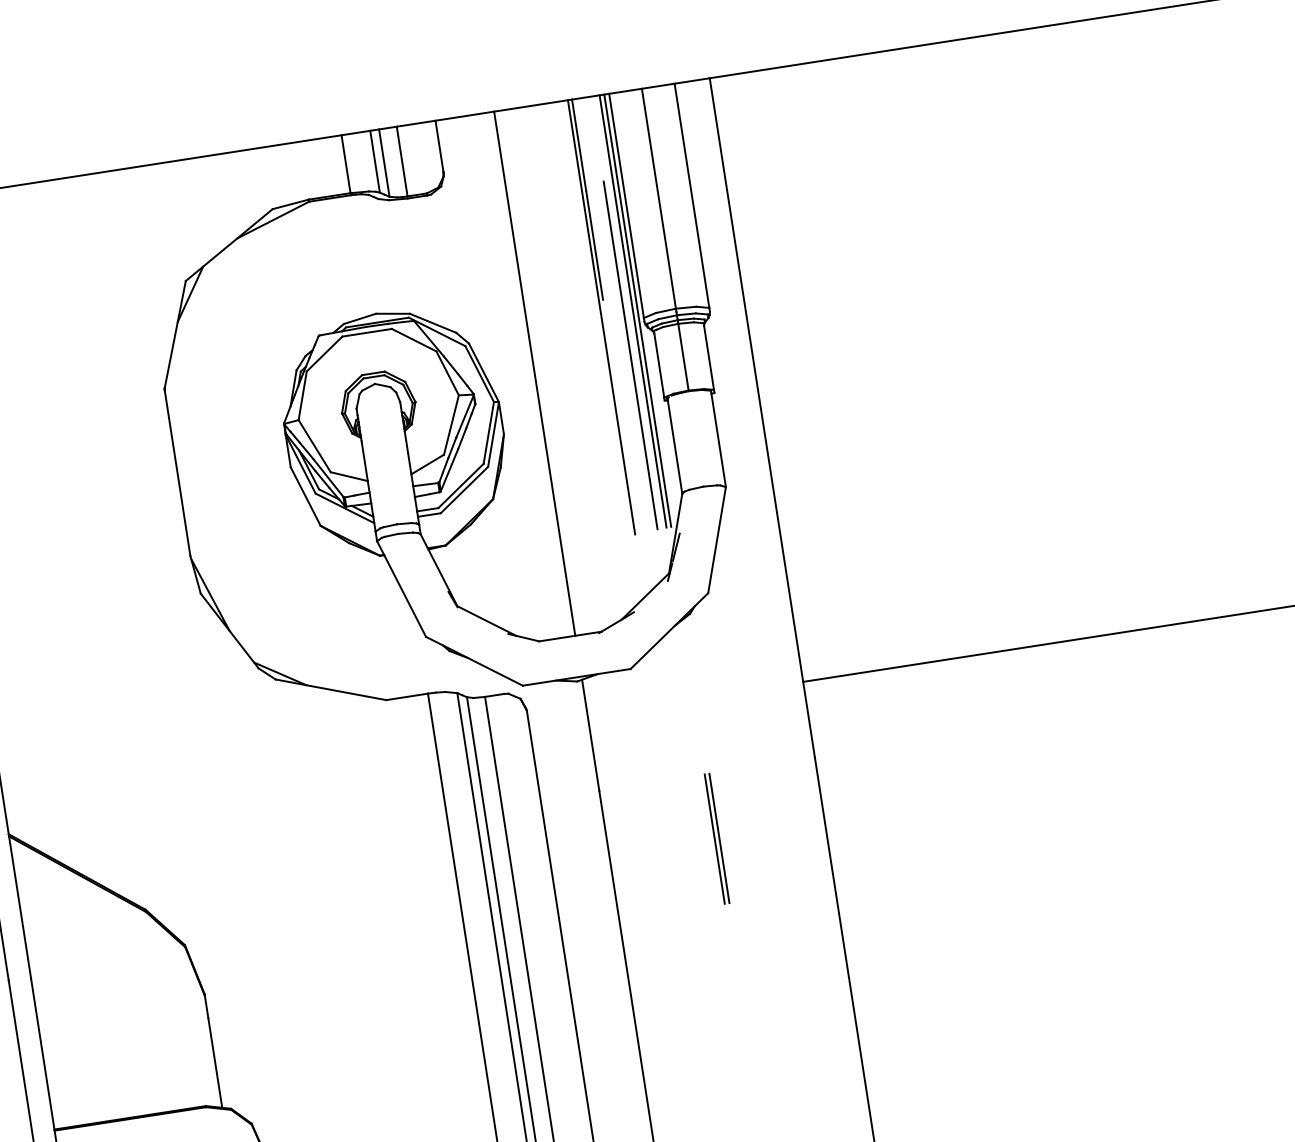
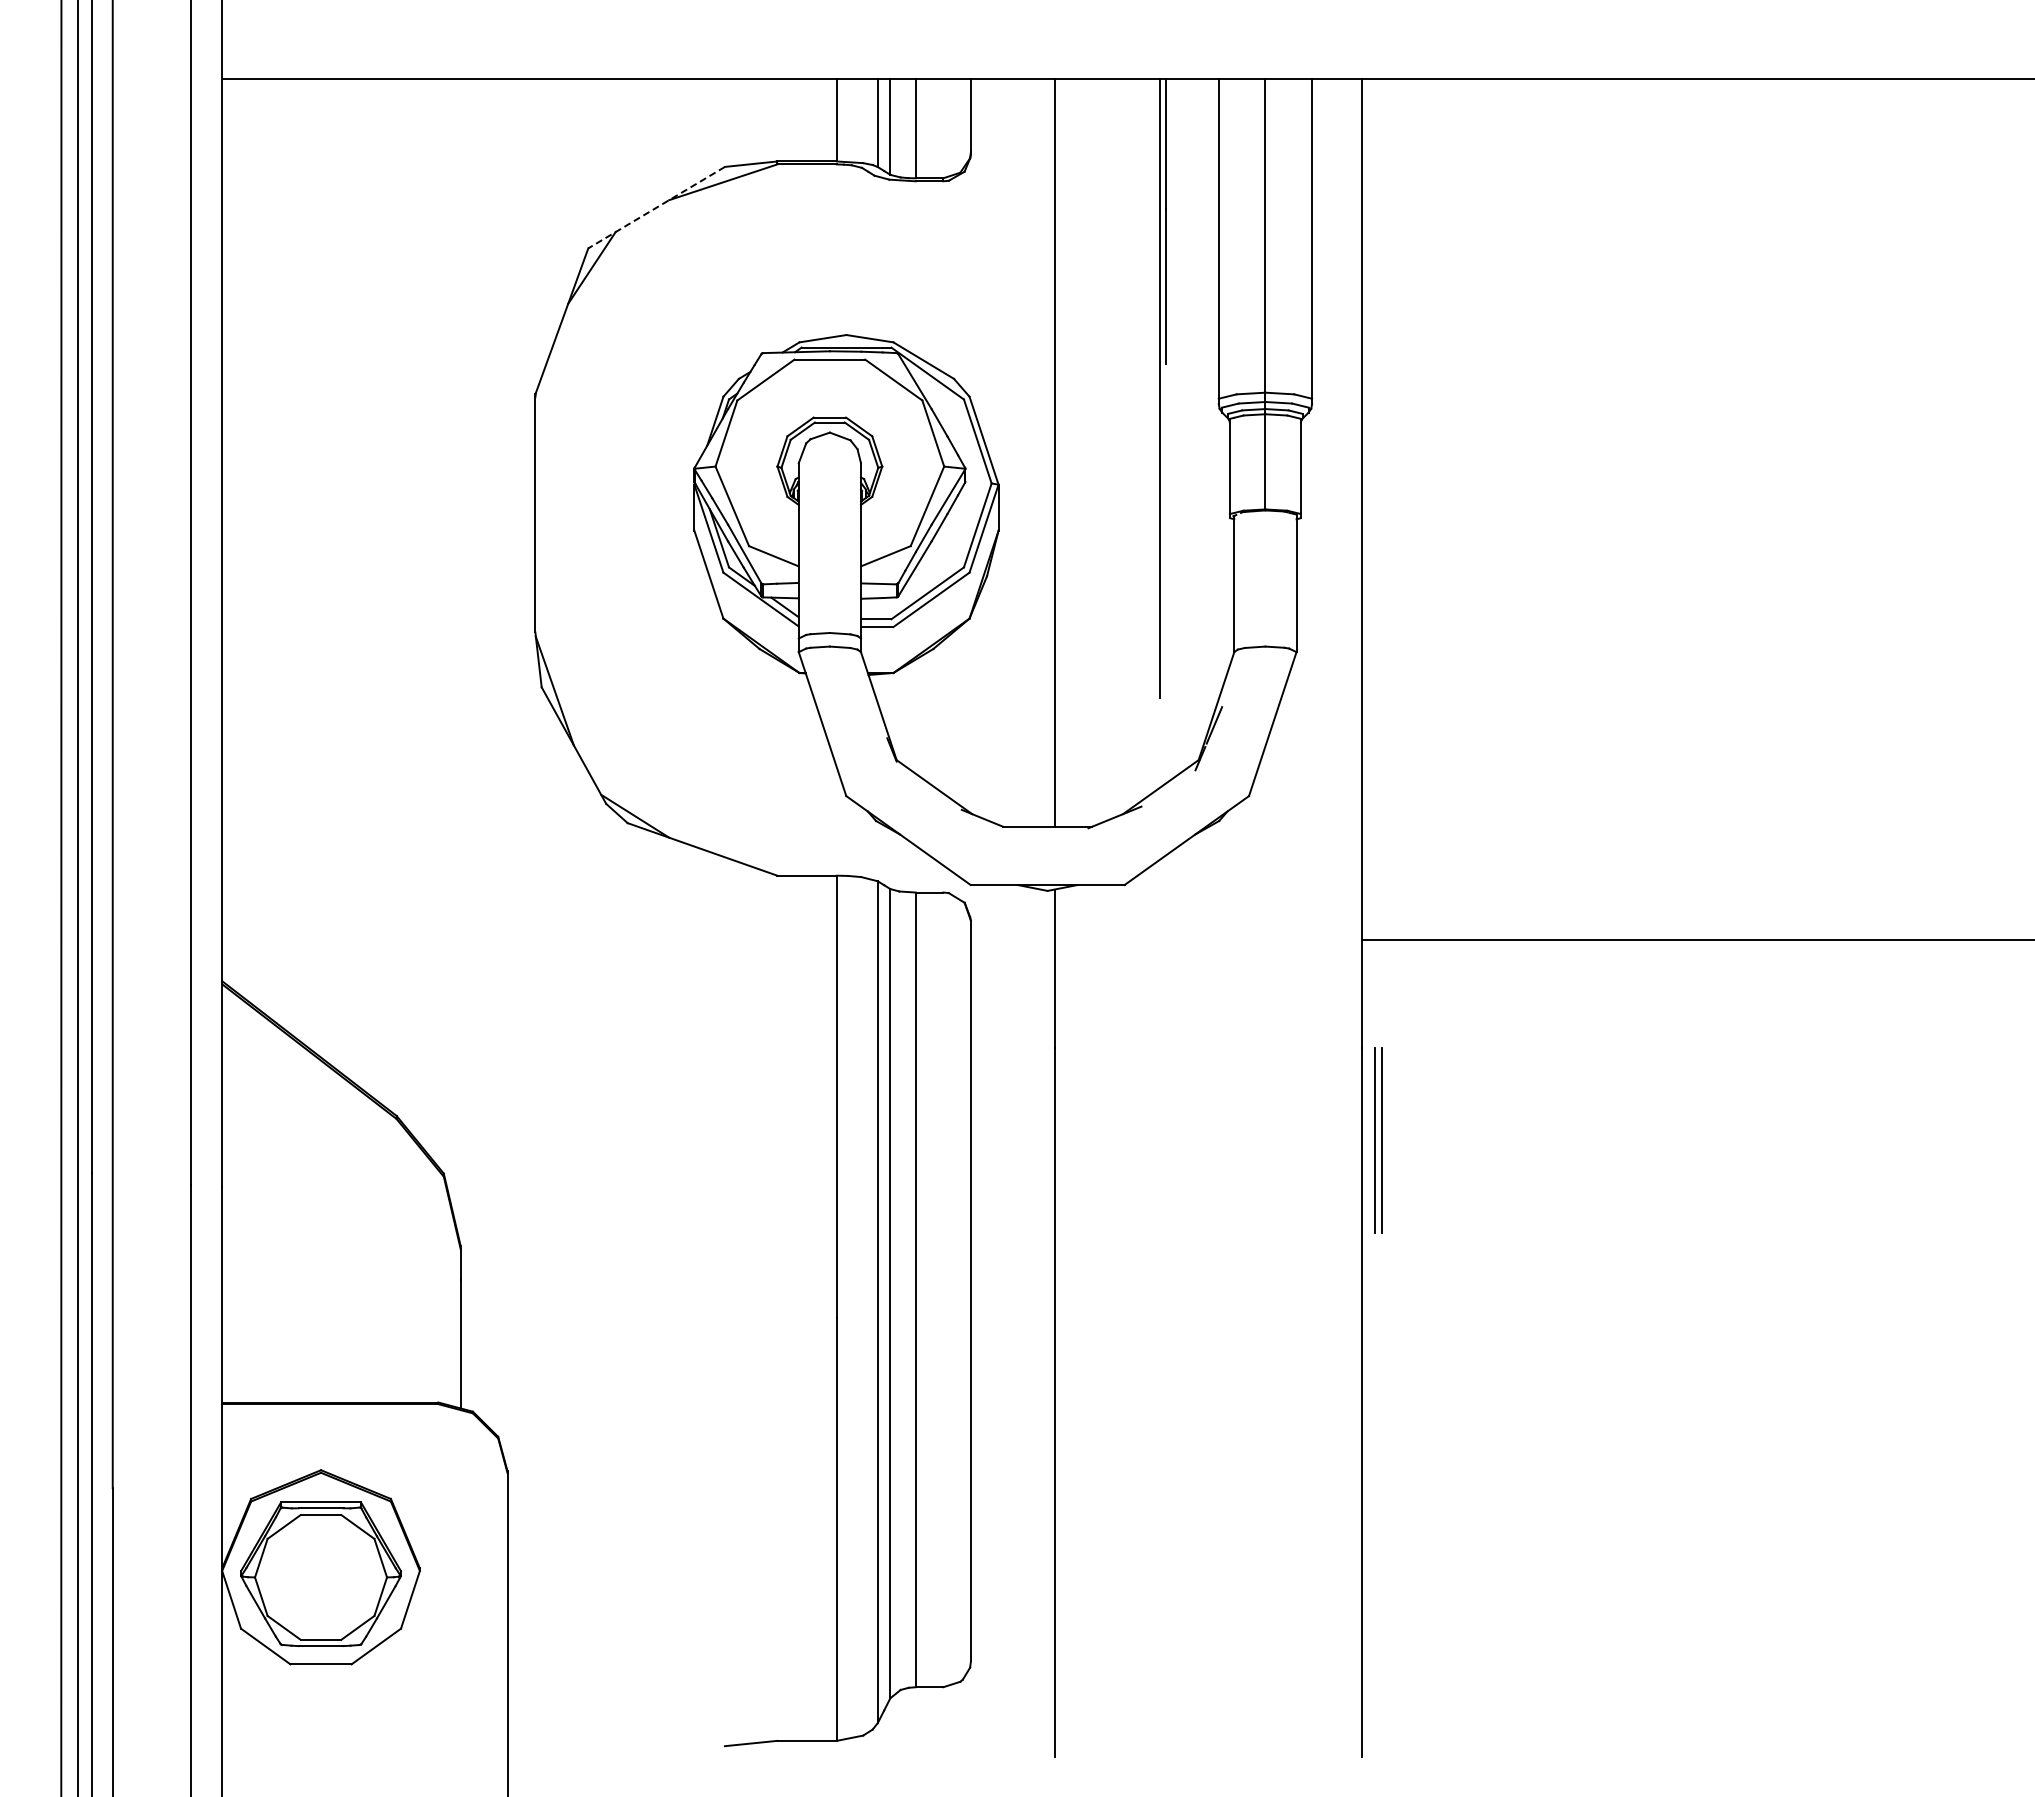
line: (229, 244) -> (656, 207), solid -> dashed
line: (633, 310) -> (1205, 386), removed
line: (637, 310) -> (1211, 386), removed
line: (630, 355) -> (1191, 447), removed
part: (717, 838) -> (1378, 1140), moved

